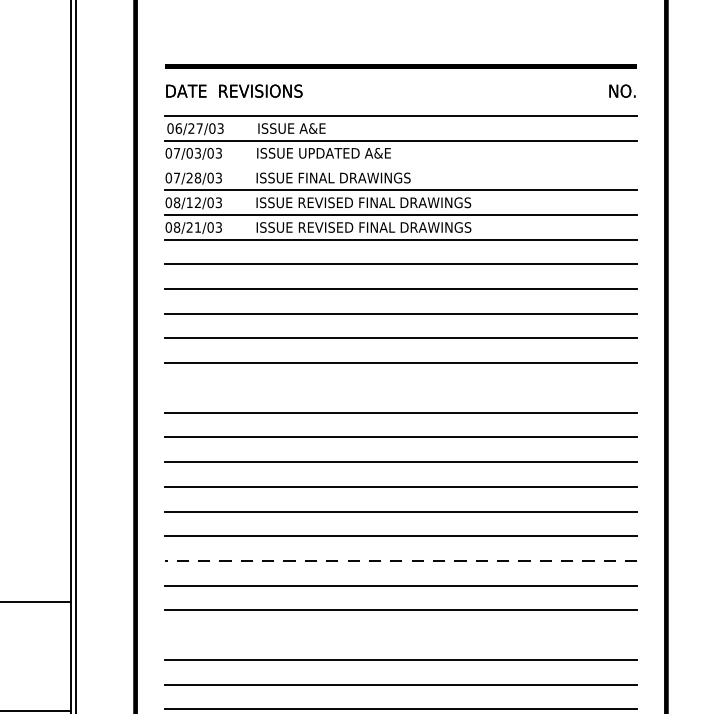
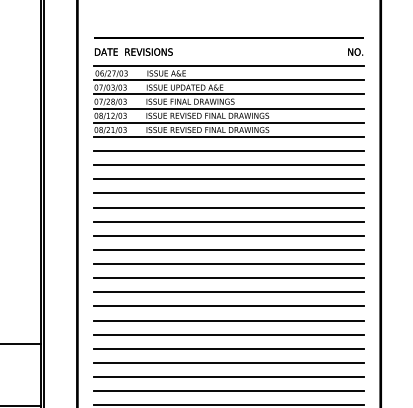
line: (401, 165) -> (229, 94), added
line: (401, 387) -> (229, 221), added
line: (399, 560) -> (228, 320), dashed -> solid
line: (401, 634) -> (229, 362), added

